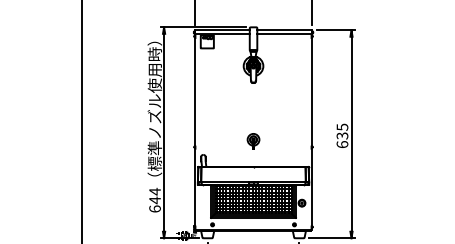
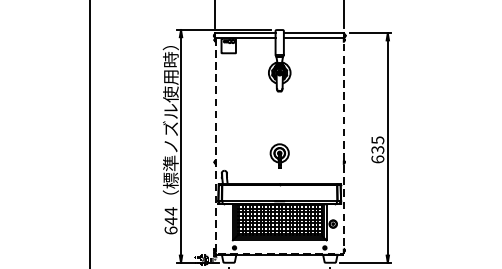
part: (253, 141) -> (279, 156), size x1.4
line: (254, 230) -> (280, 254), solid -> dashed

